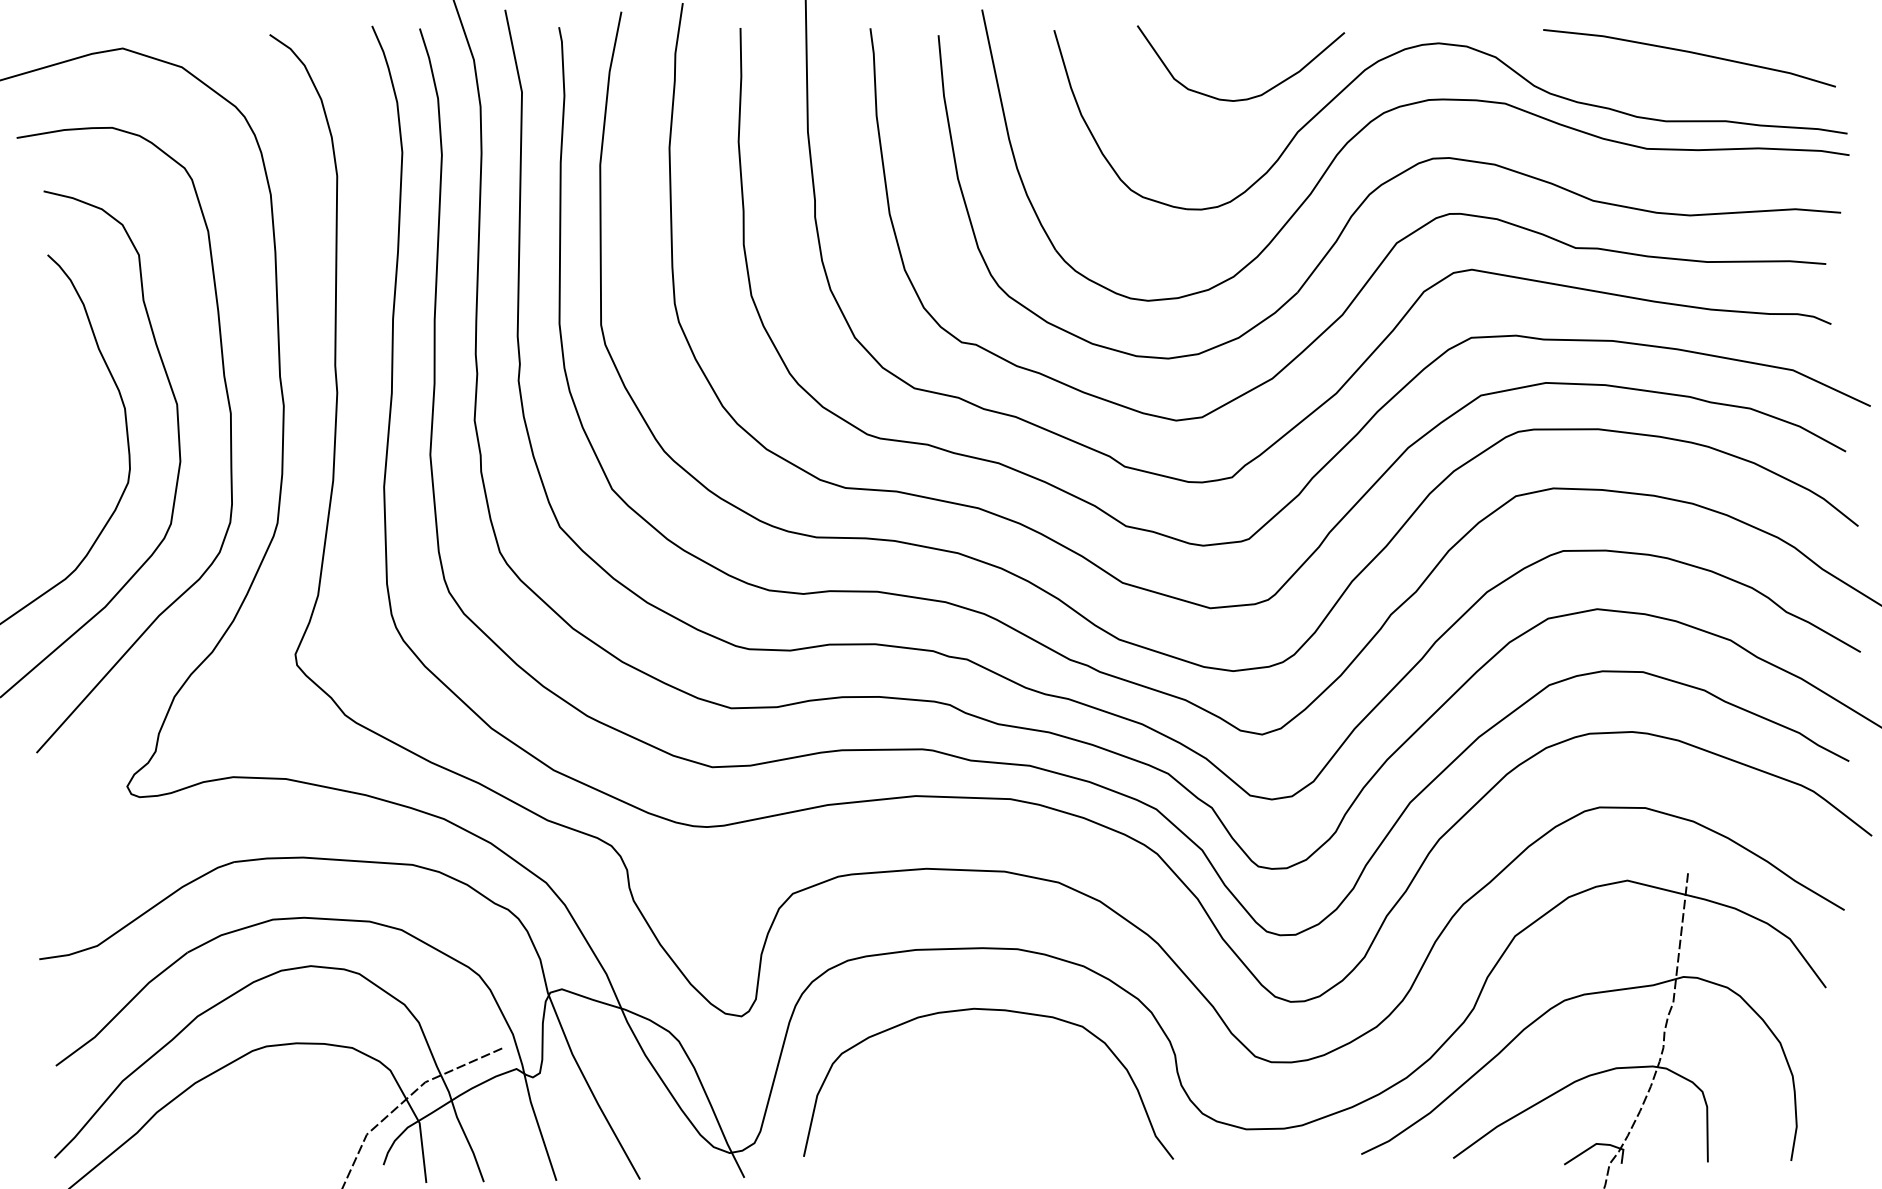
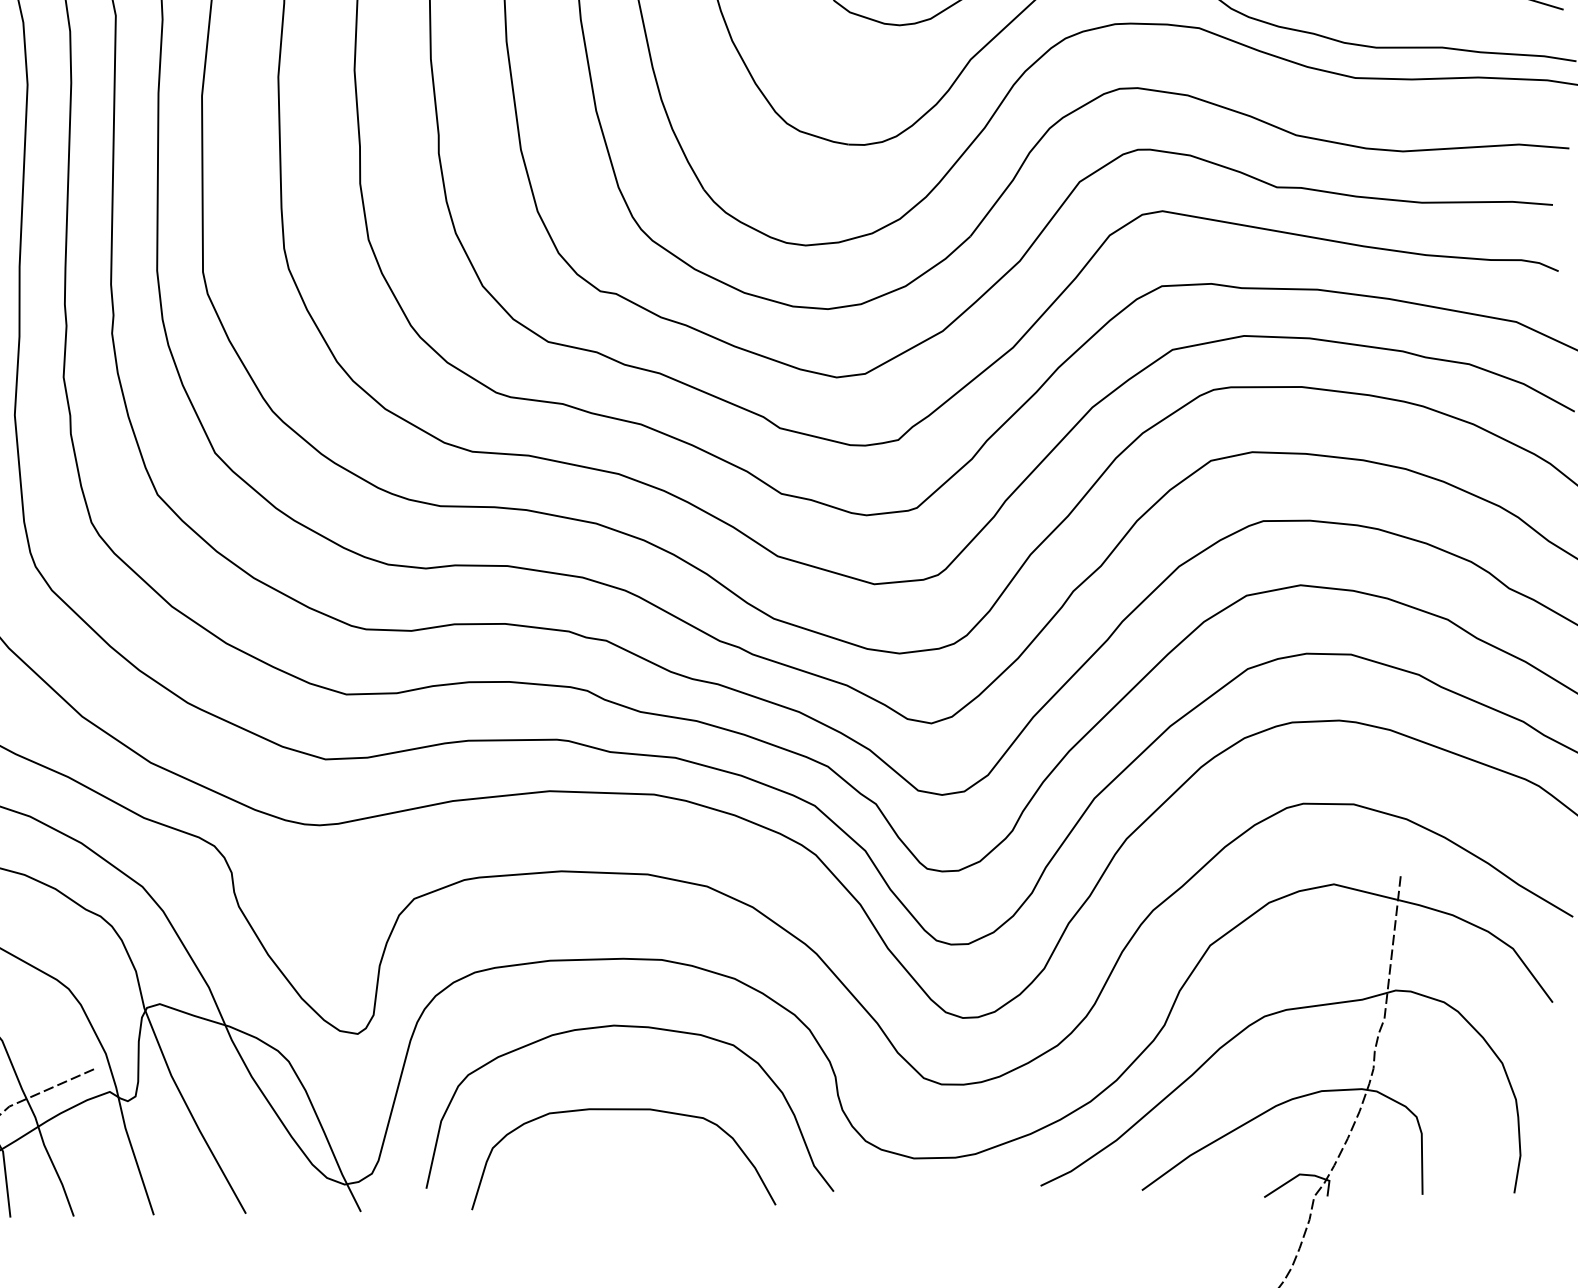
curve: (982, 1085) -> (623, 1110), added

